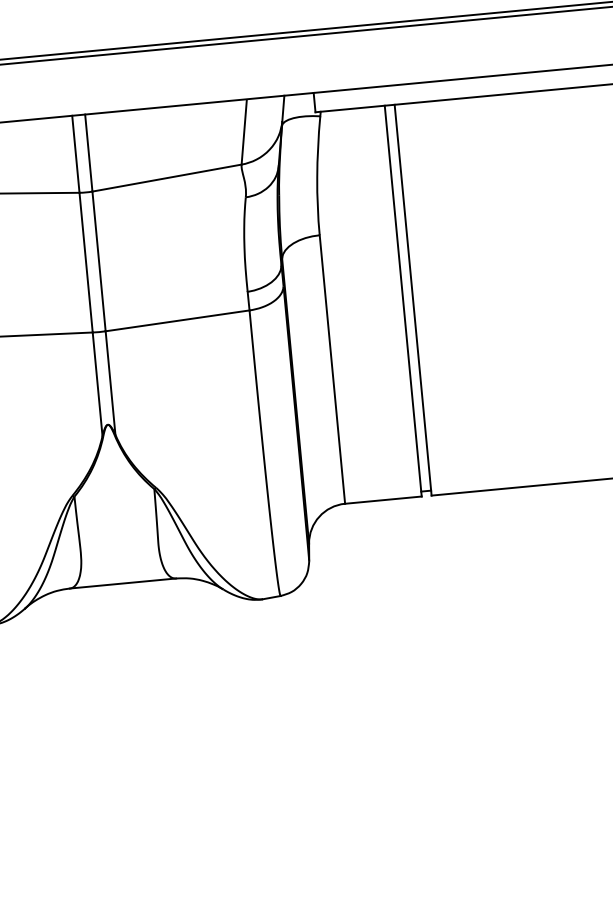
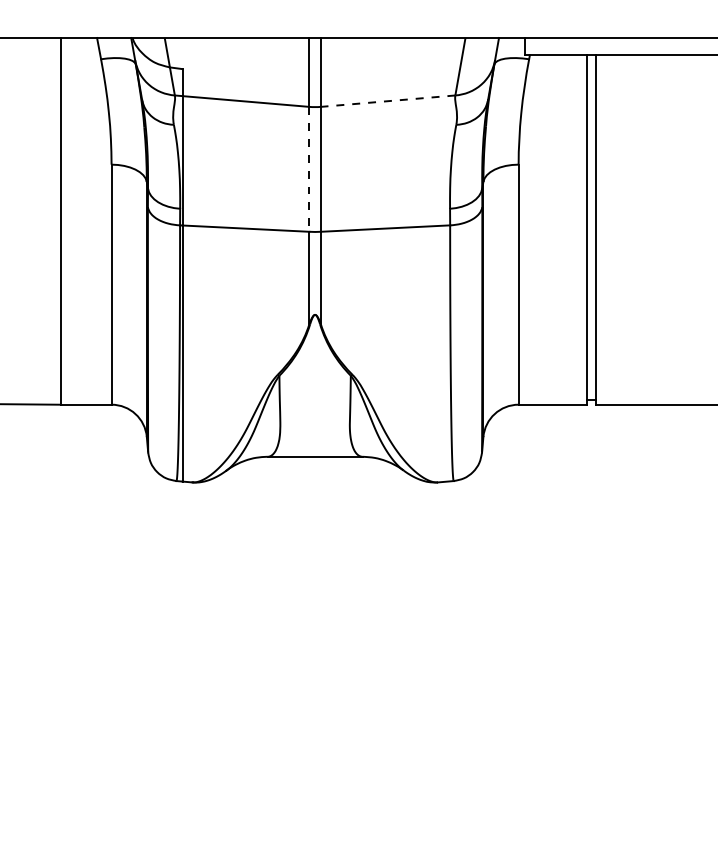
line: (166, 178) -> (387, 101), solid -> dashed
line: (86, 262) -> (309, 169), solid -> dashed

